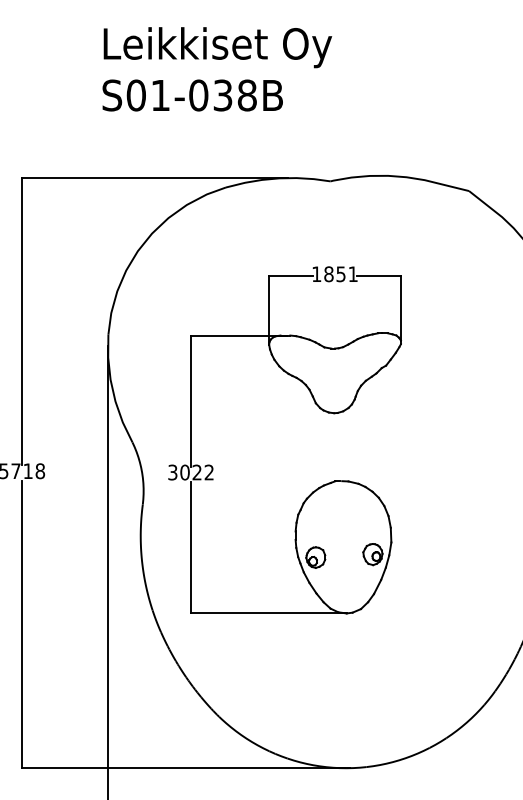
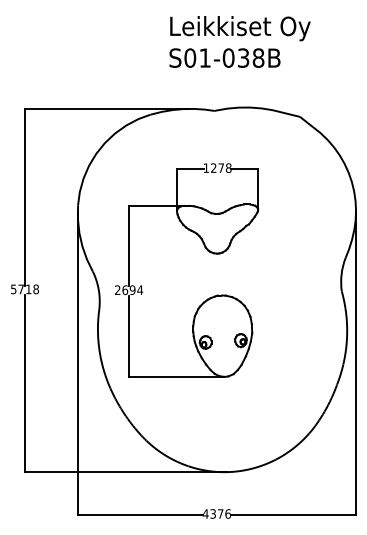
text: (216, 68) -> (239, 41), moved
text: (341, 273) -> (221, 167), 1851 -> 1278
text: (191, 471) -> (129, 289), 3022 -> 2694

